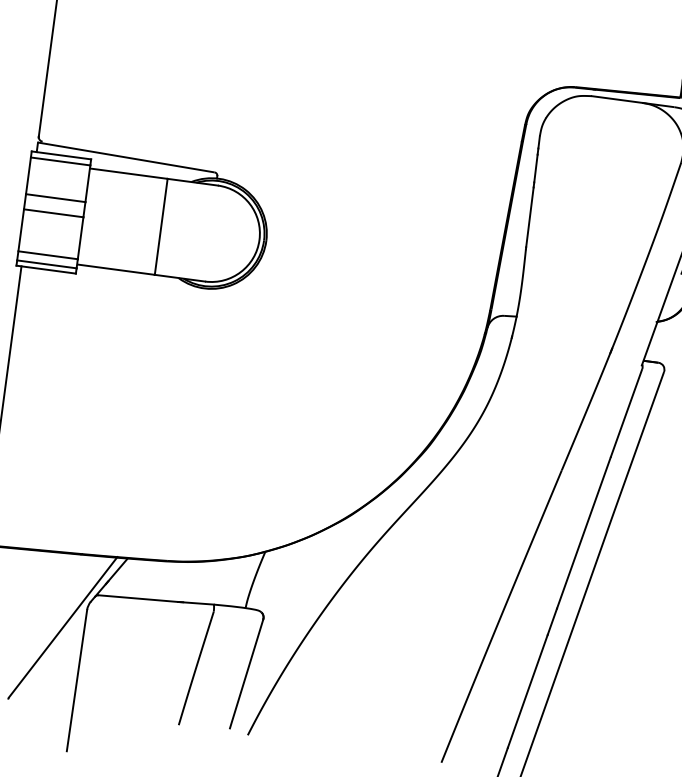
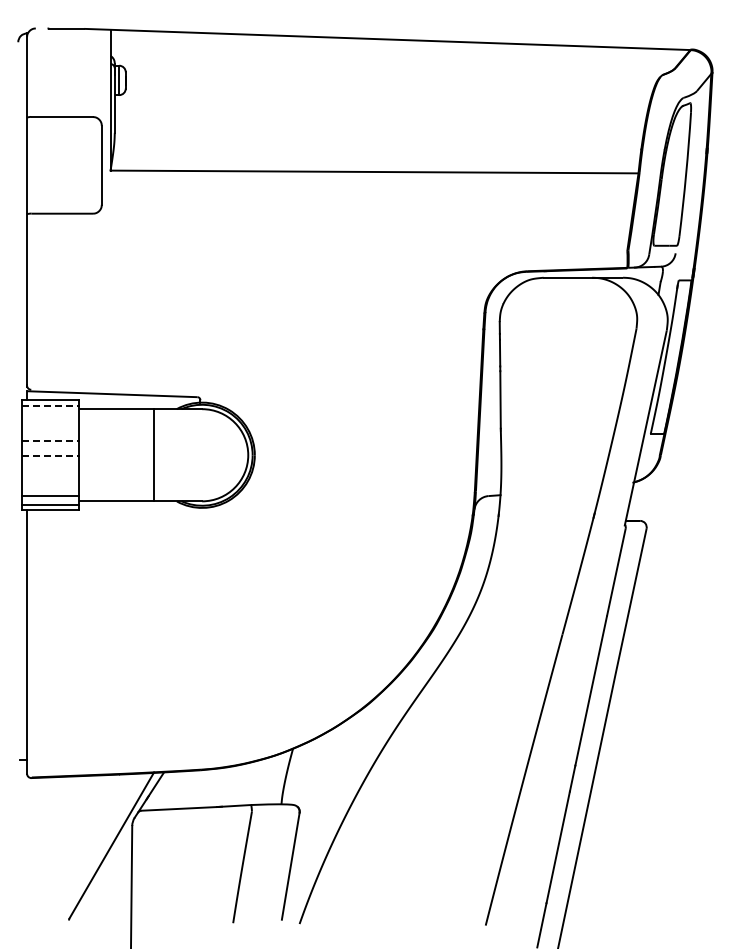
line: (60, 161) -> (50, 406), solid -> dashed
line: (55, 198) -> (50, 441), solid -> dashed
line: (53, 213) -> (50, 456), solid -> dashed

